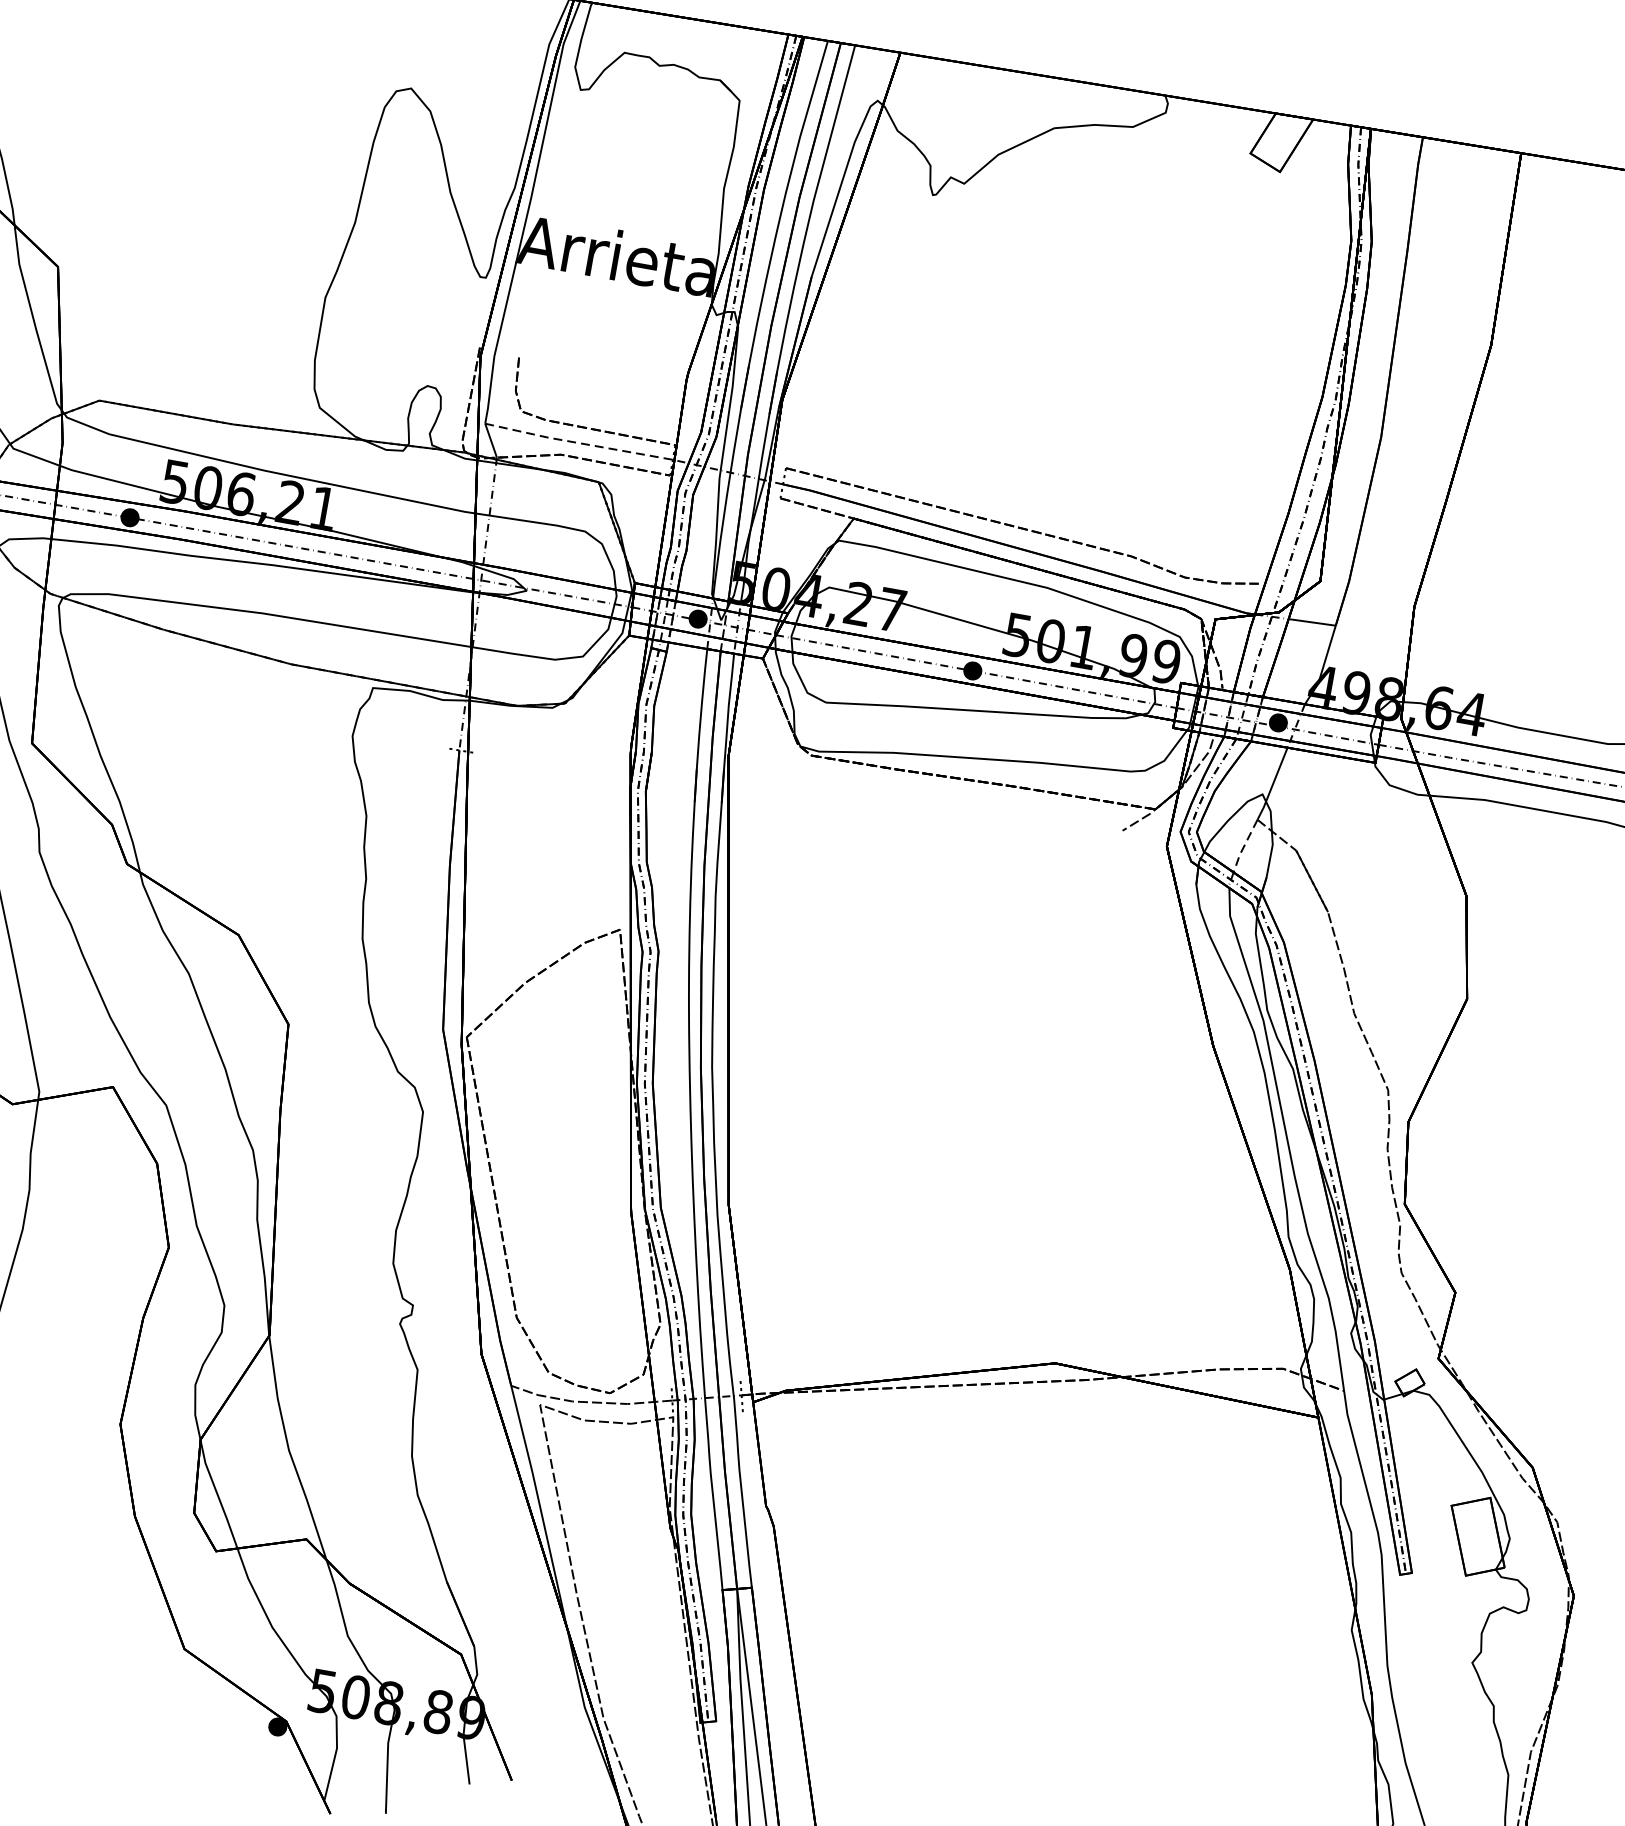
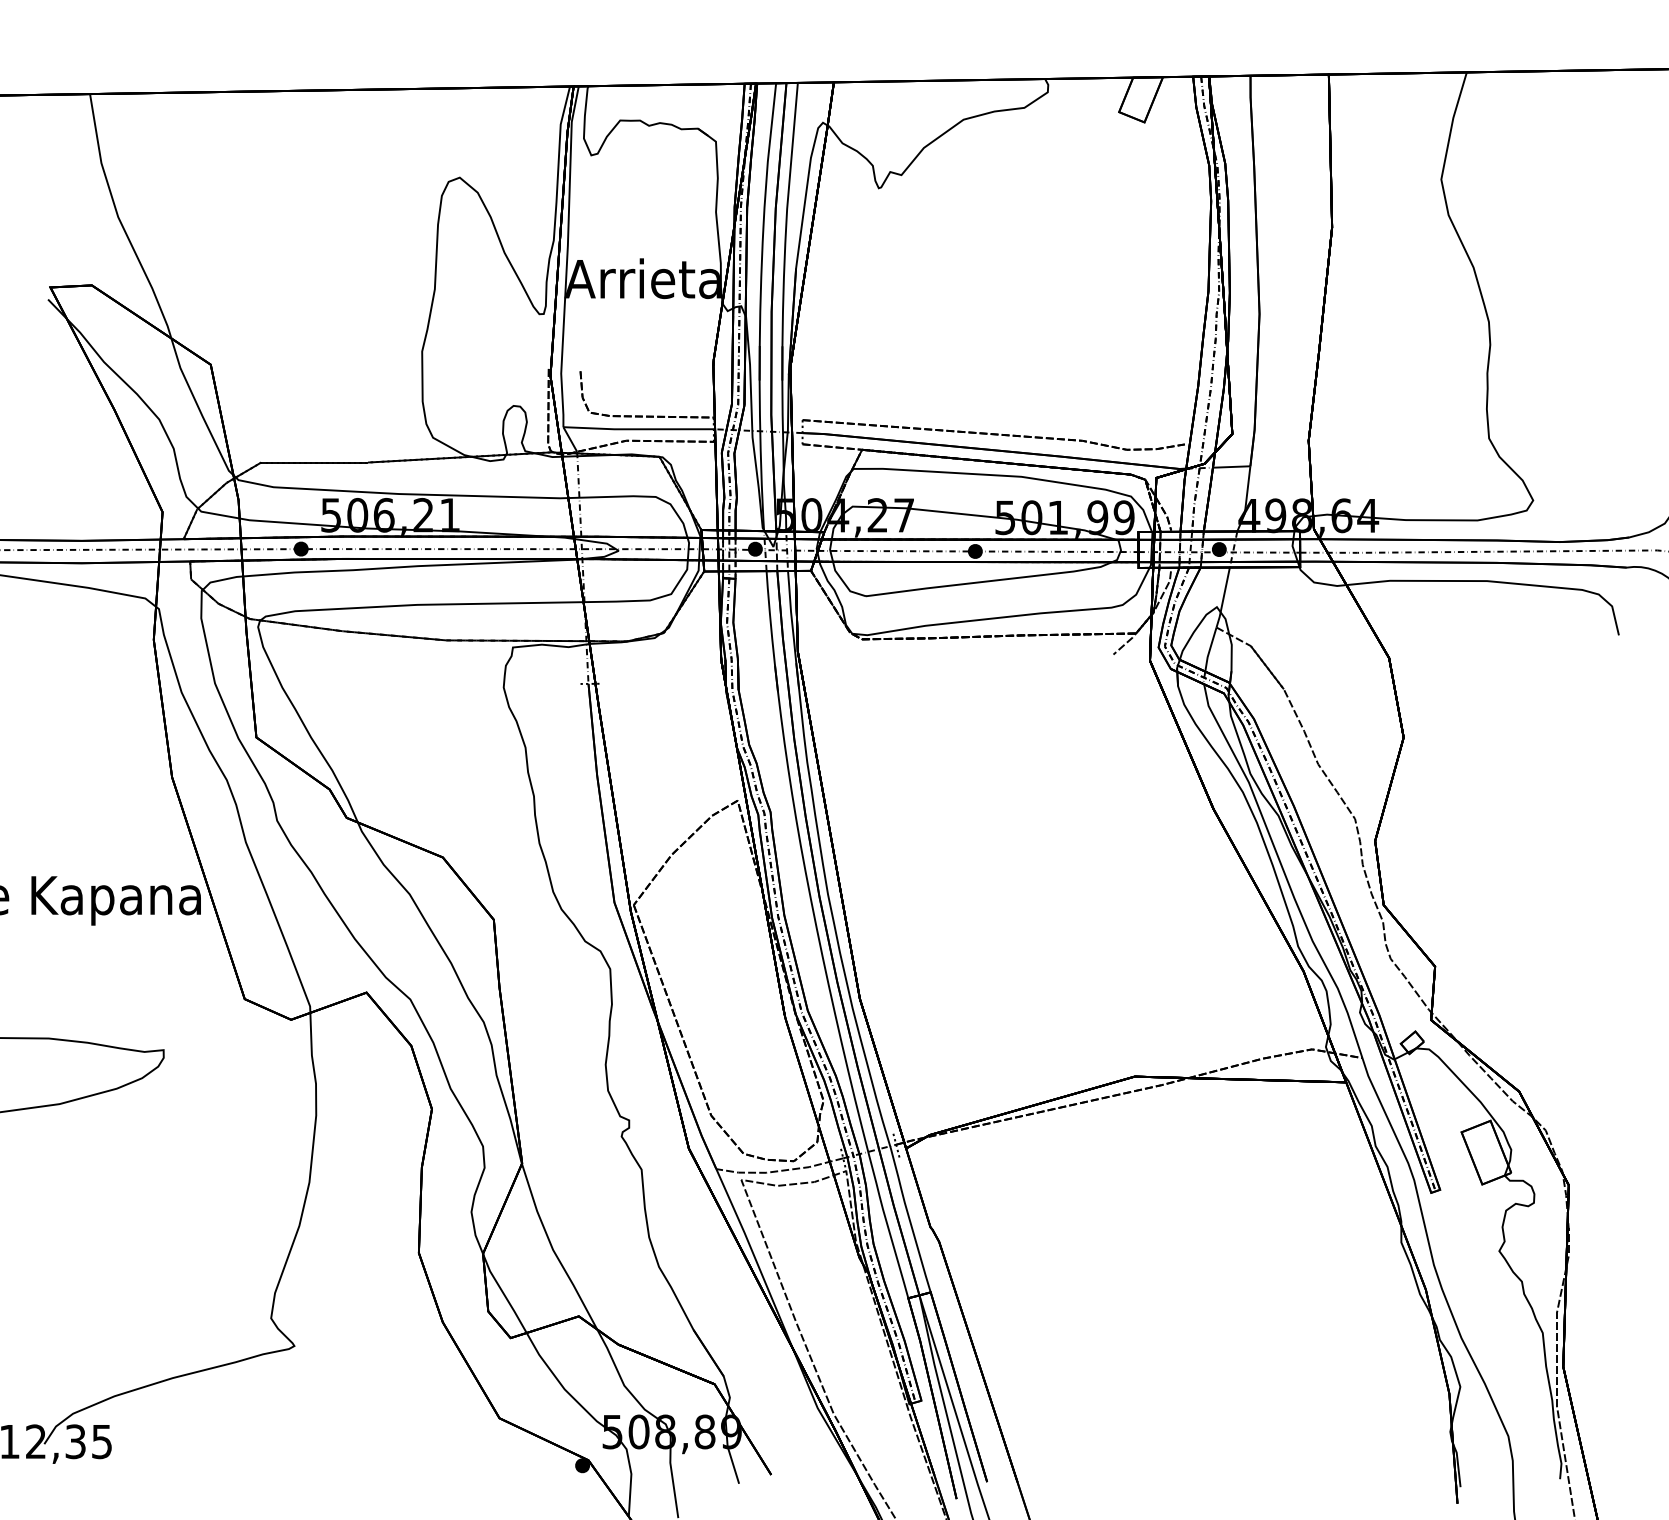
line: (578, 443) -> (638, 429), dashed -> solid
line: (1243, 846) -> (1209, 650), dashed -> solid

